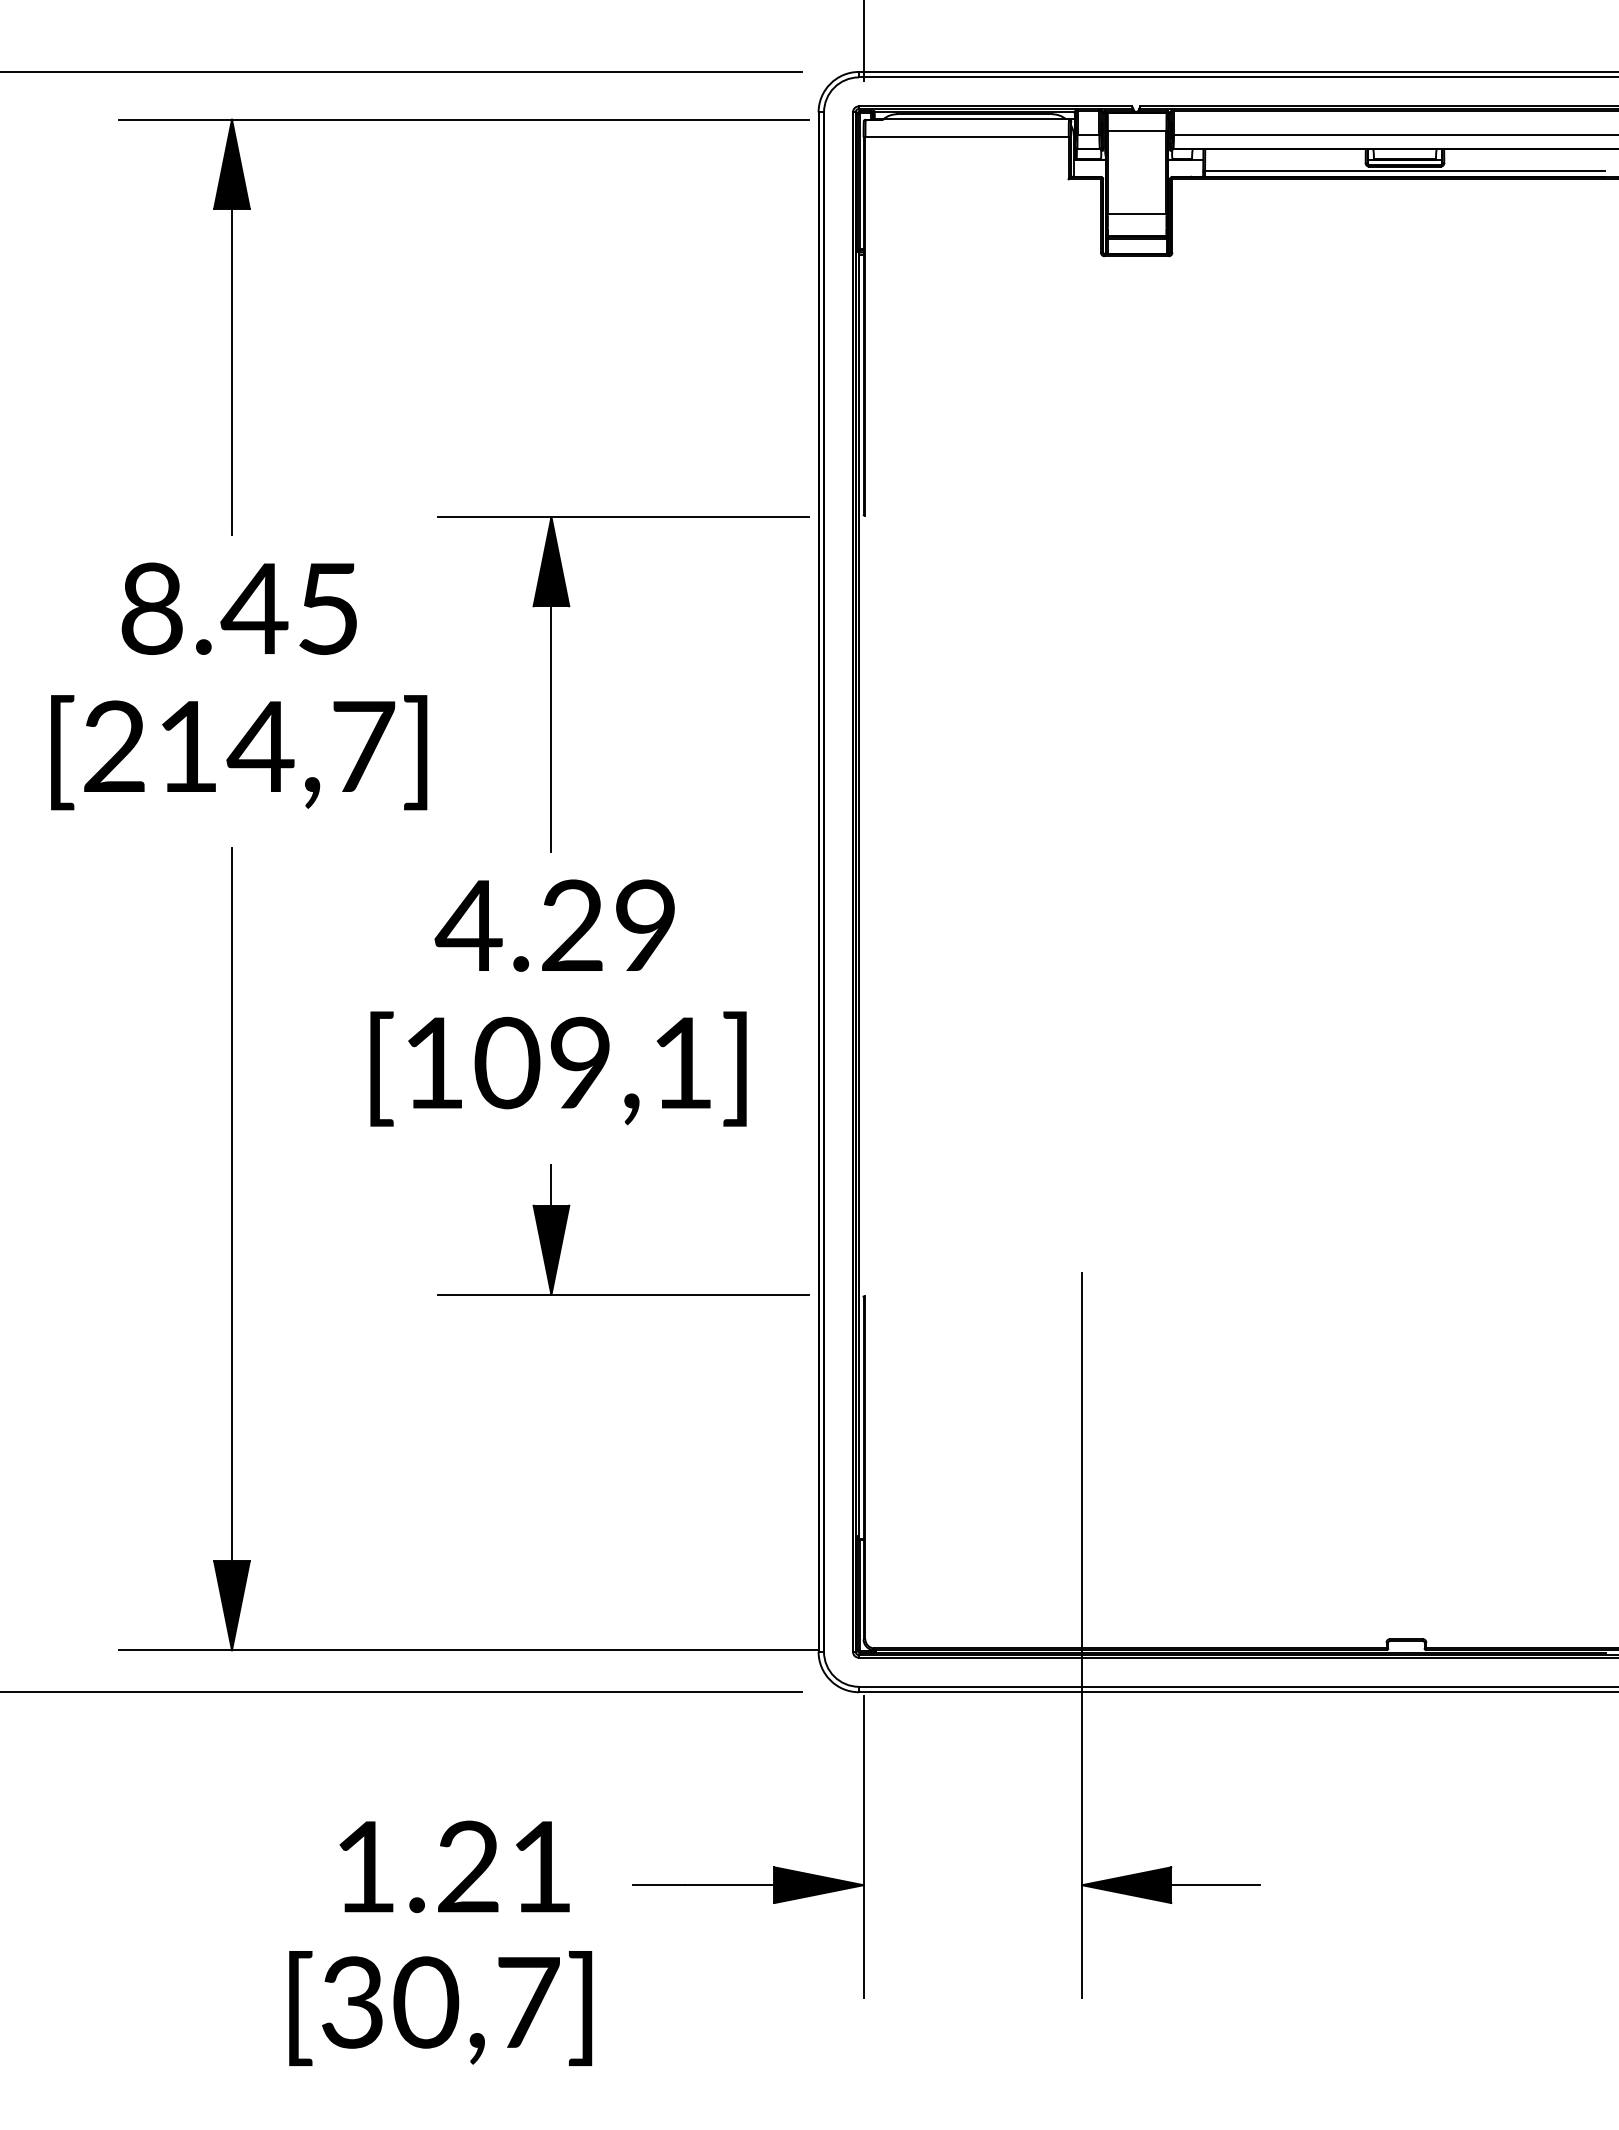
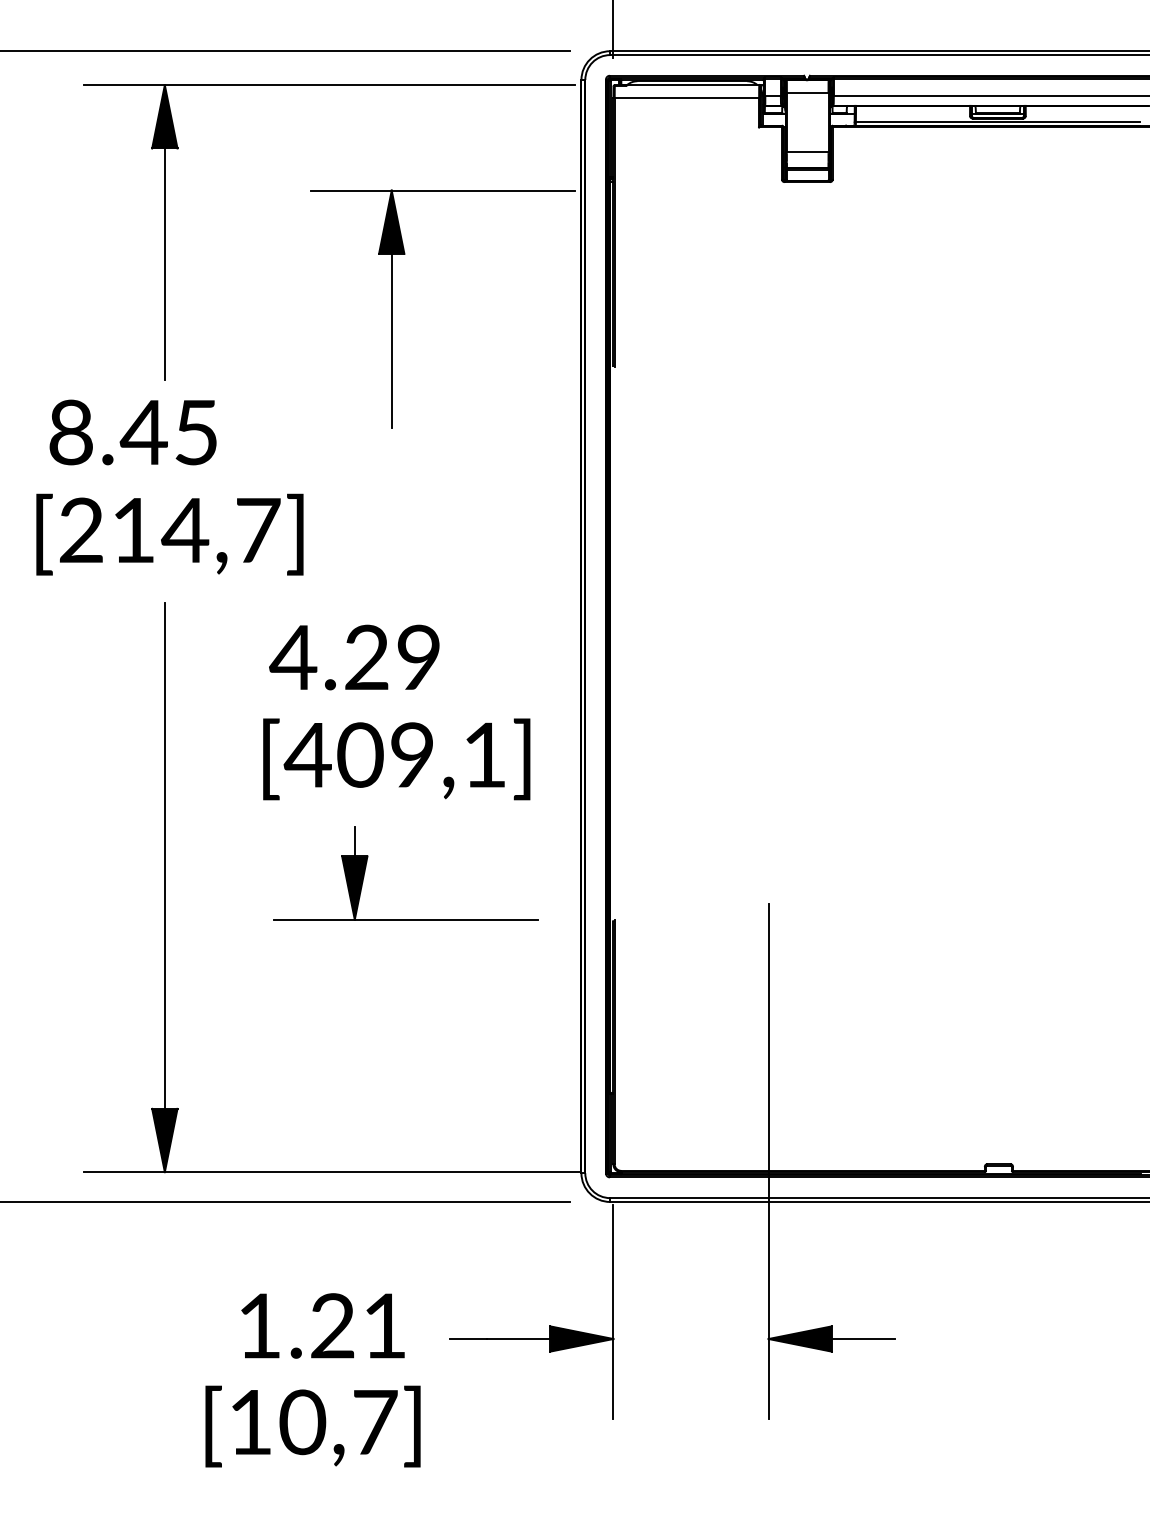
text: (238, 608) -> (132, 432), moved
part: (551, 684) -> (391, 309), moved
text: (554, 925) -> (354, 657), moved
text: (433, 1062) -> (307, 754), [109,1] -> [409,1]
part: (567, 1220) -> (366, 866), moved
text: (352, 2002) -> (250, 1422), [30,7] -> [10,7]

